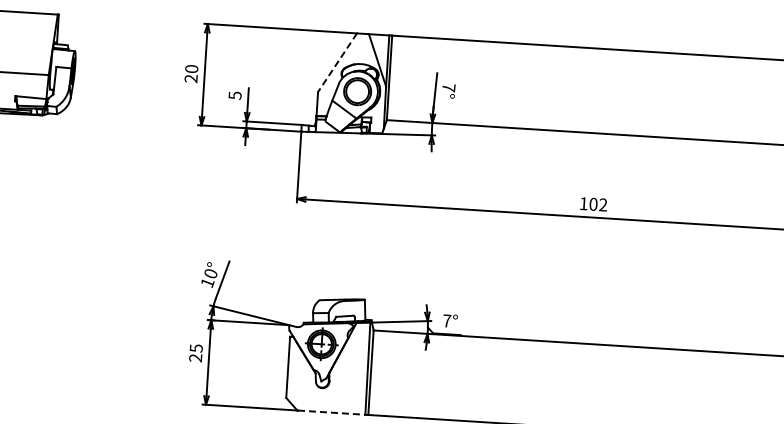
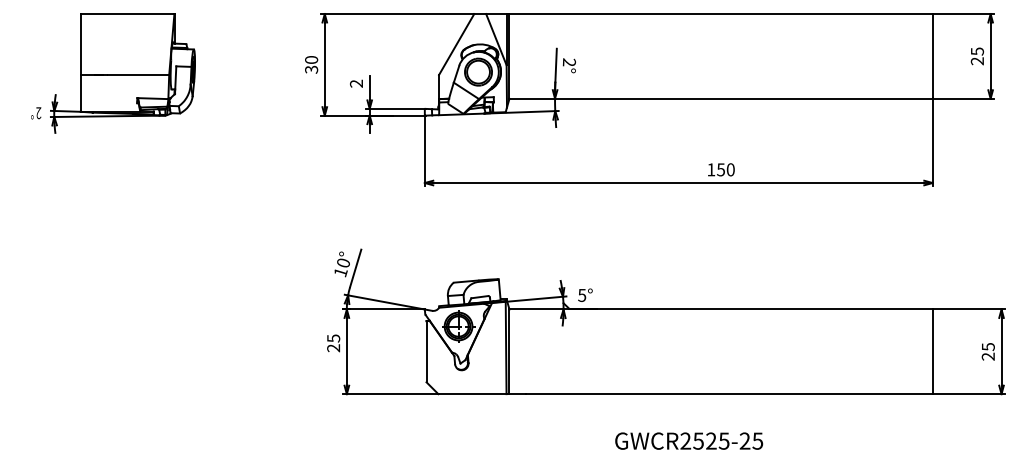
line: (337, 62) -> (456, 44), dashed -> solid
text: (191, 78) -> (311, 69), 20 -> 30
text: (448, 87) -> (568, 62), 7° -> 2°
text: (235, 95) -> (356, 83), 5 -> 2
text: (598, 204) -> (725, 169), 102 -> 150
text: (447, 321) -> (582, 295), 7° -> 5°
line: (331, 413) -> (472, 394), dashed -> solid

